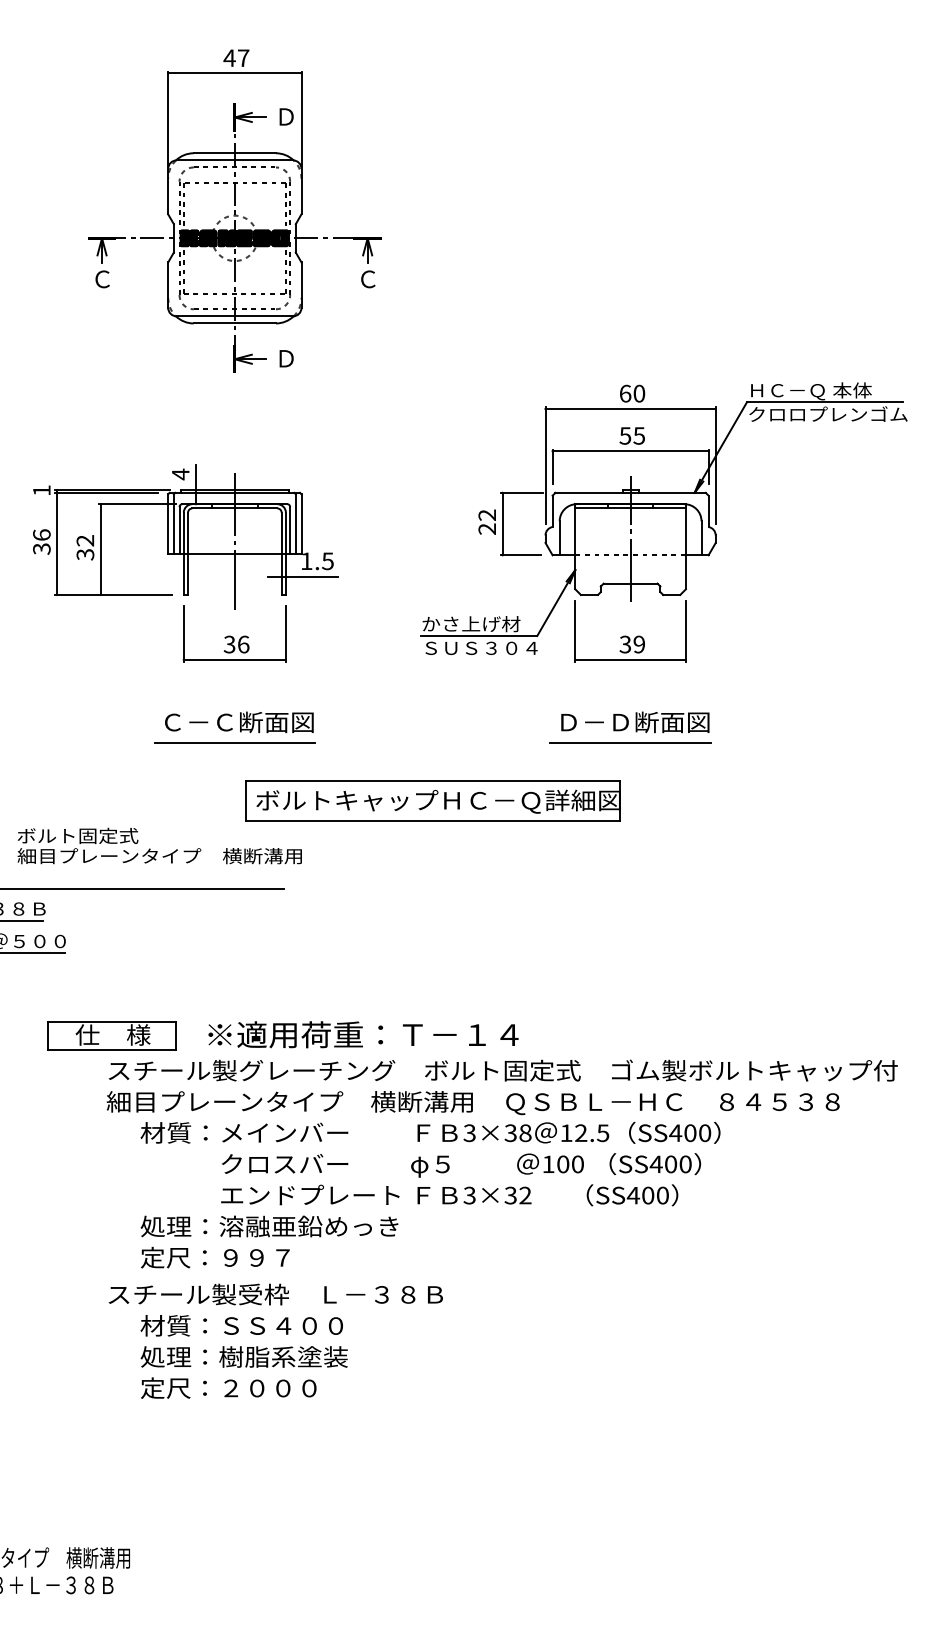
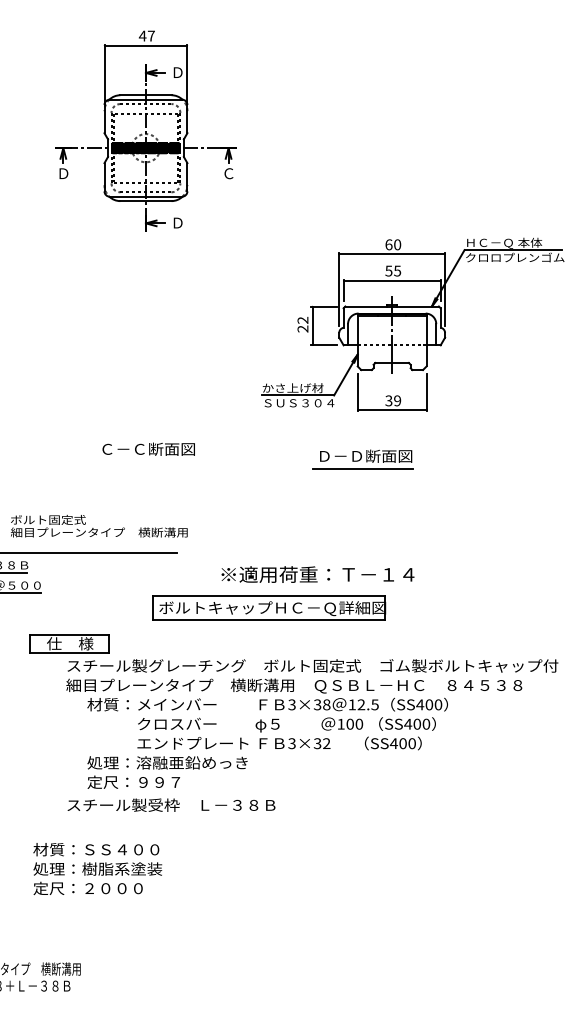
text: (102, 279) -> (63, 173), Ｃ -> Ｄ
part: (185, 561) -> (115, 349), removed
part: (629, 727) -> (362, 459), moved
line: (234, 743) -> (145, 462), removed
part: (433, 799) -> (269, 607), moved
text: (362, 1034) -> (317, 574), moved
text: (243, 1356) -> (97, 868), moved

